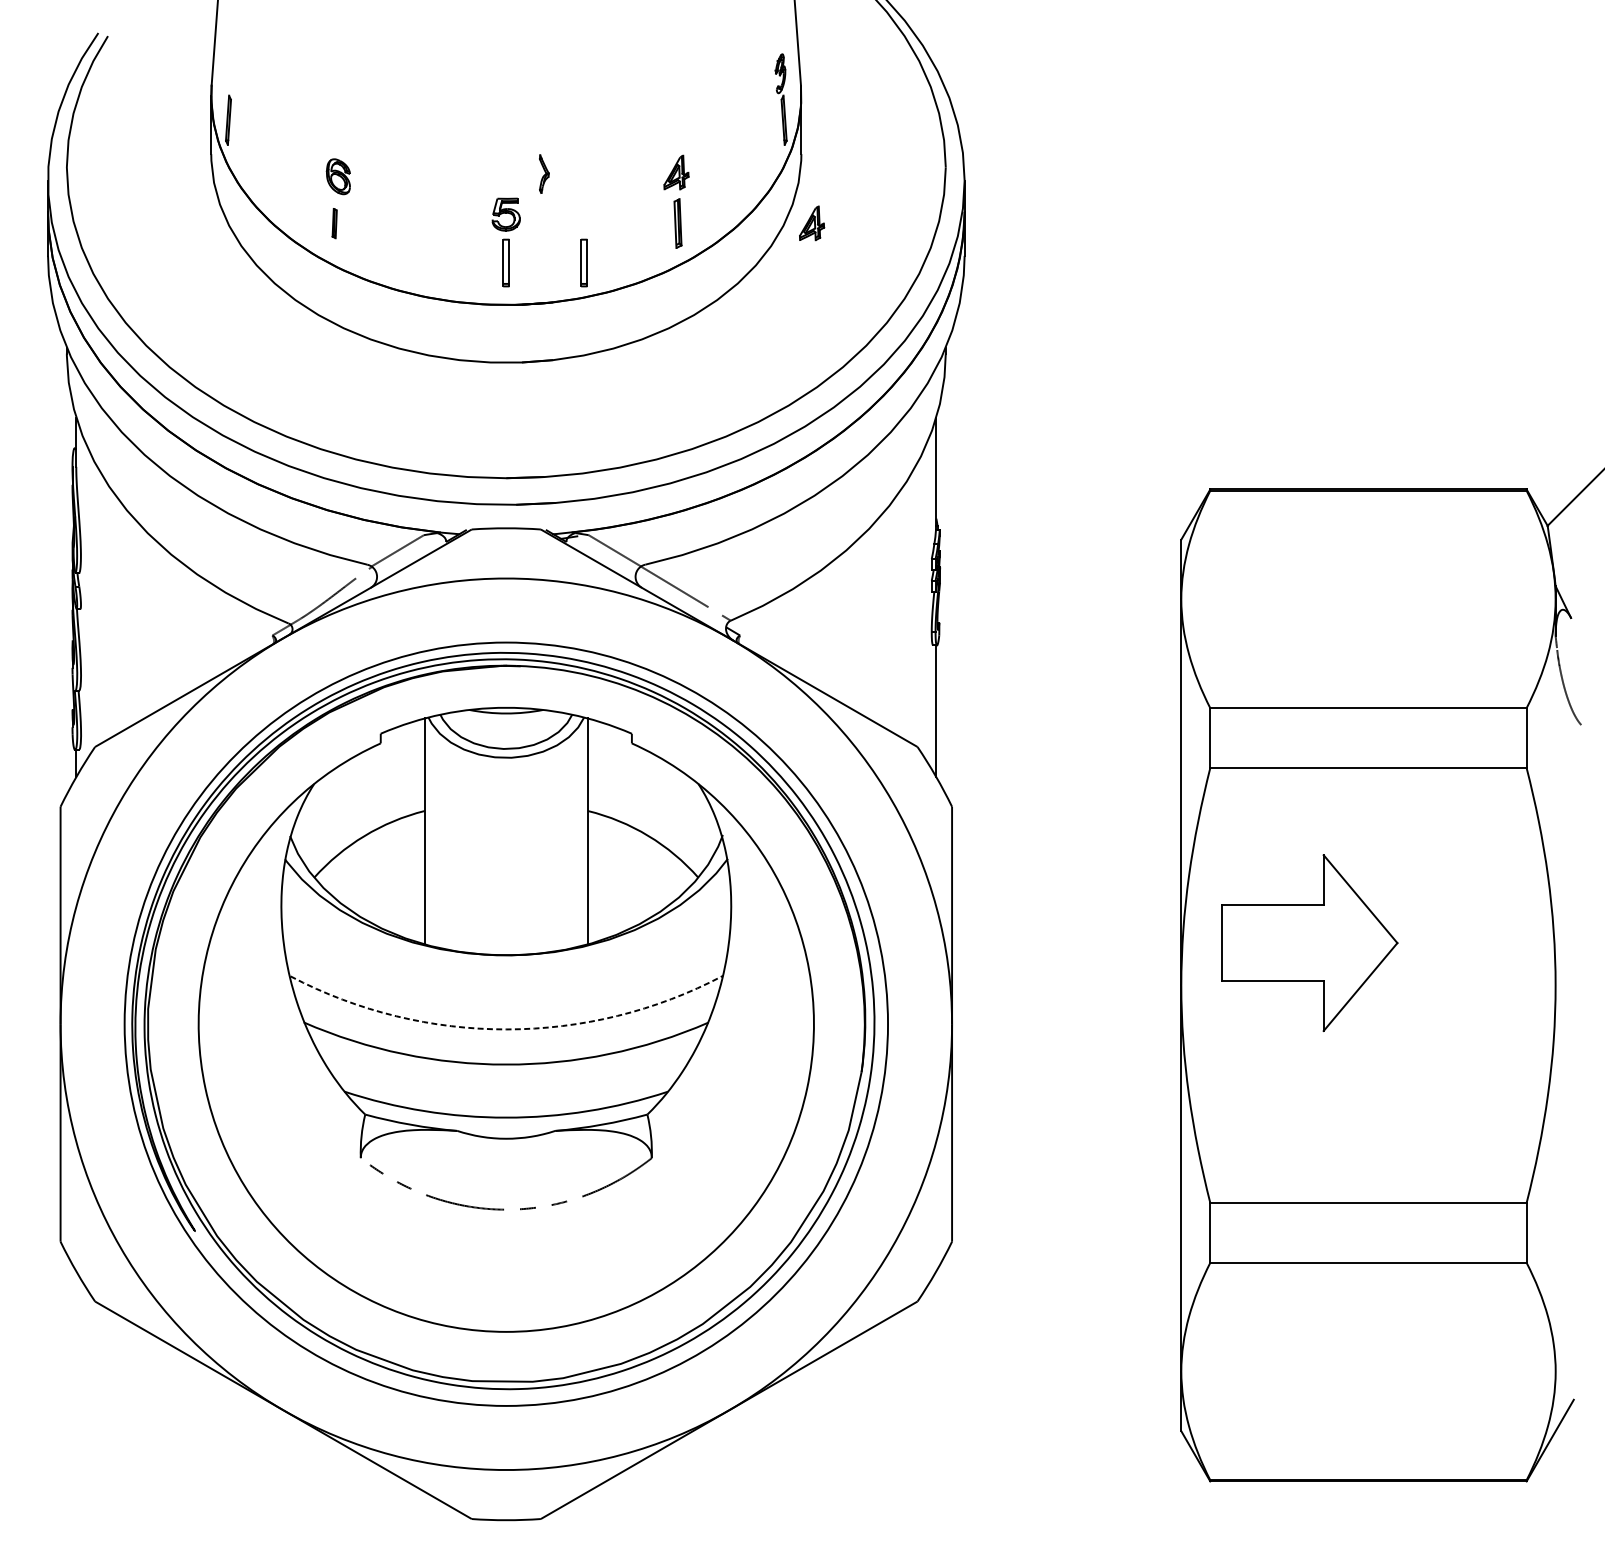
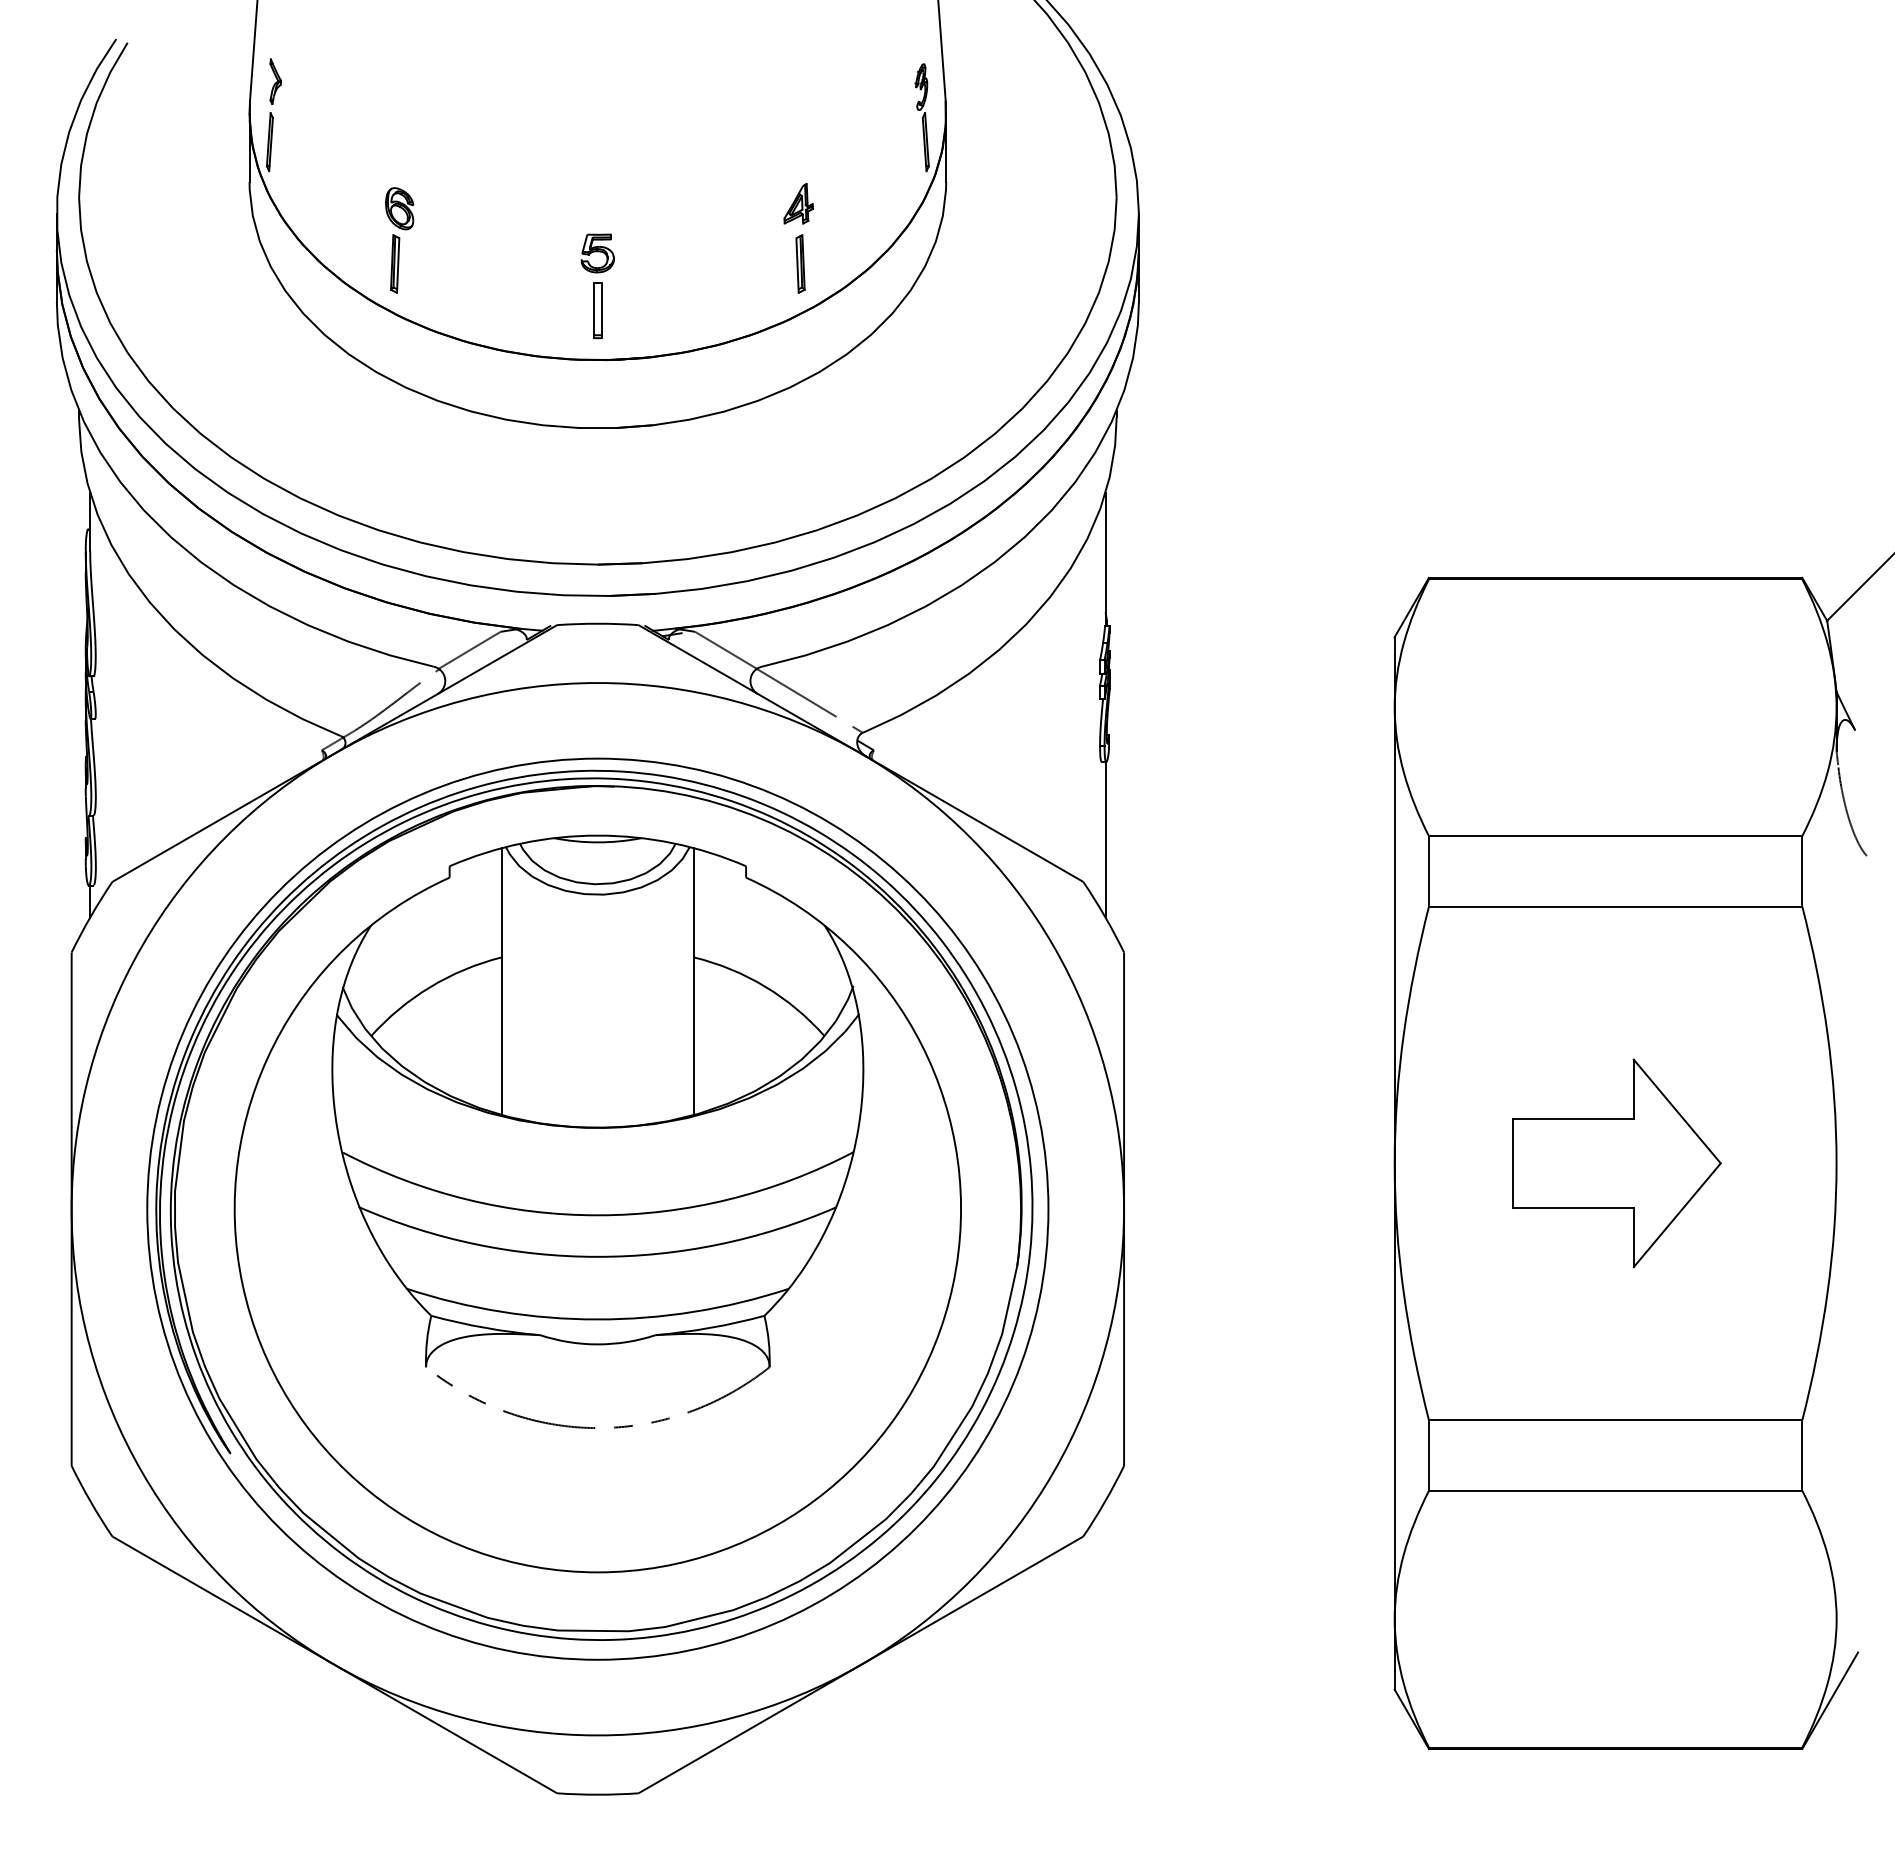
part: (544, 174) -> (275, 81), moved
part: (334, 223) -> (395, 263), size x1.67
part: (811, 223) -> (958, 263), removed
part: (583, 262) -> (689, 310), removed
part: (1309, 943) -> (1616, 1163), moved
arc: (506, 1029) -> (598, 1215), dashed -> solid

